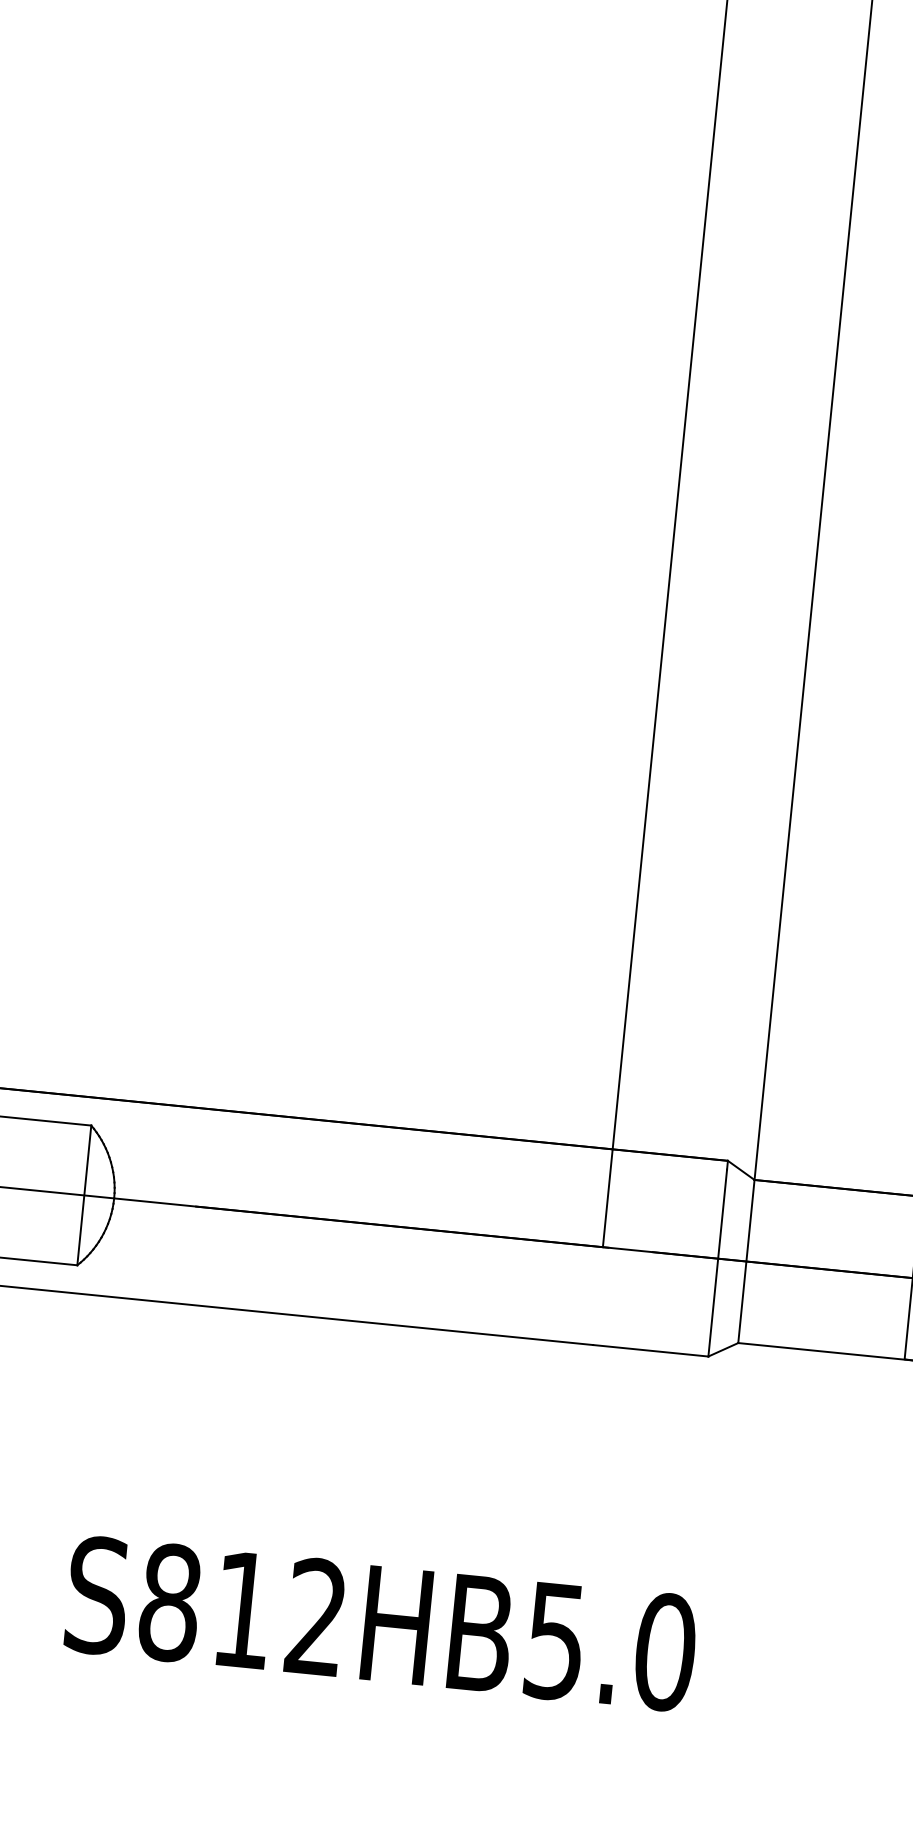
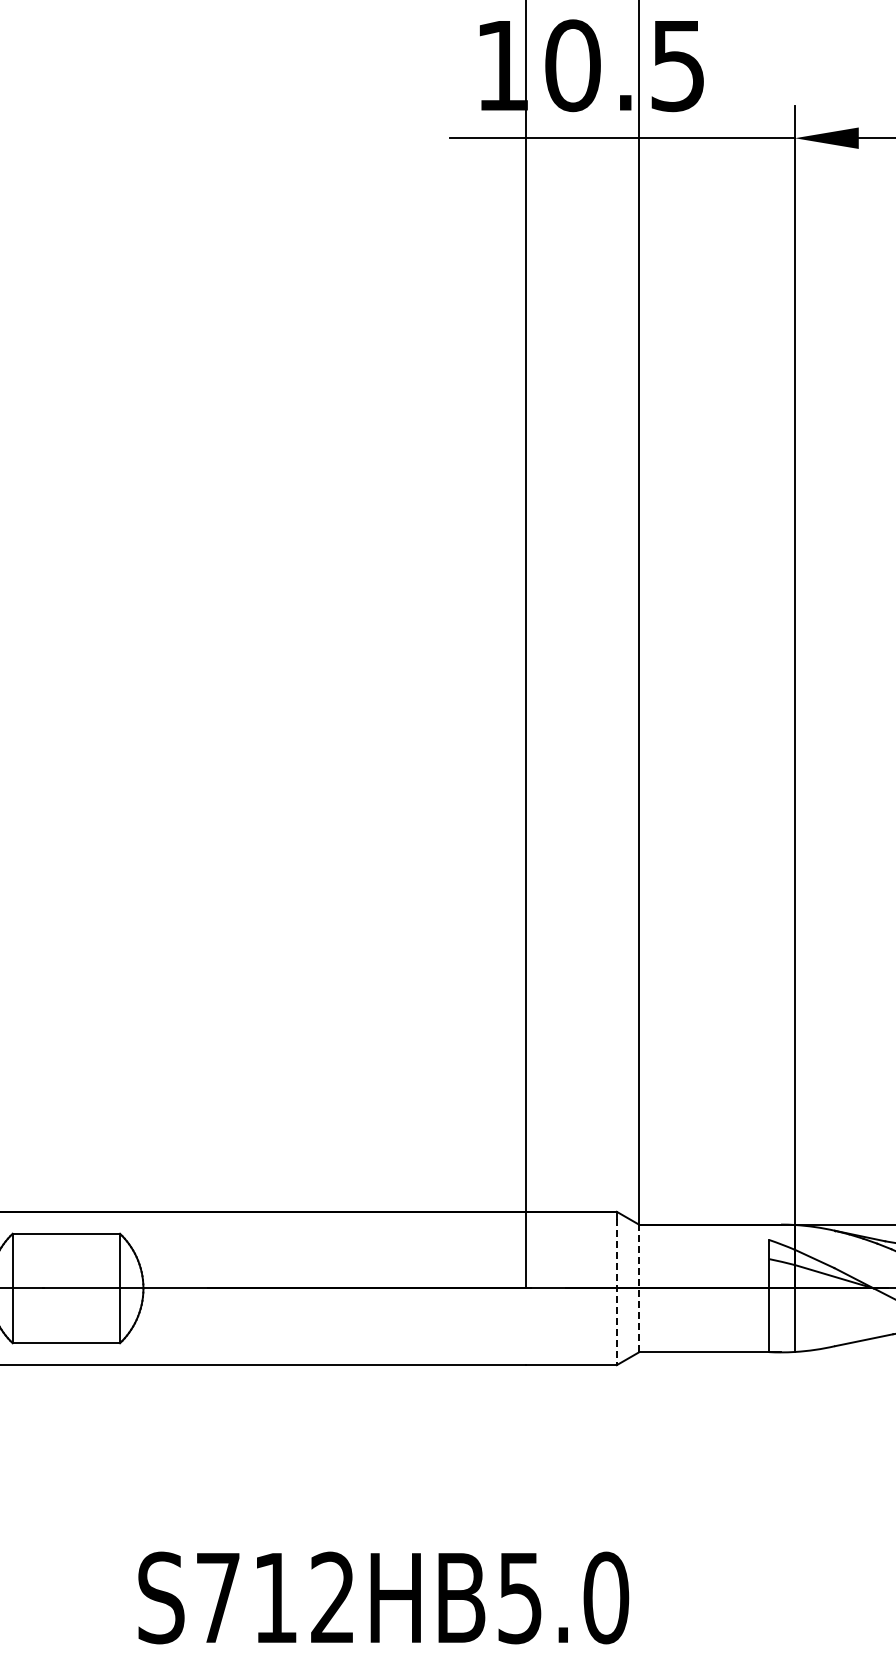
line: (745, 1261) -> (638, 1288), solid -> dashed
line: (717, 1263) -> (616, 1292), solid -> dashed
text: (169, 1602) -> (217, 1597), S812HB5.0 -> S712HB5.0

